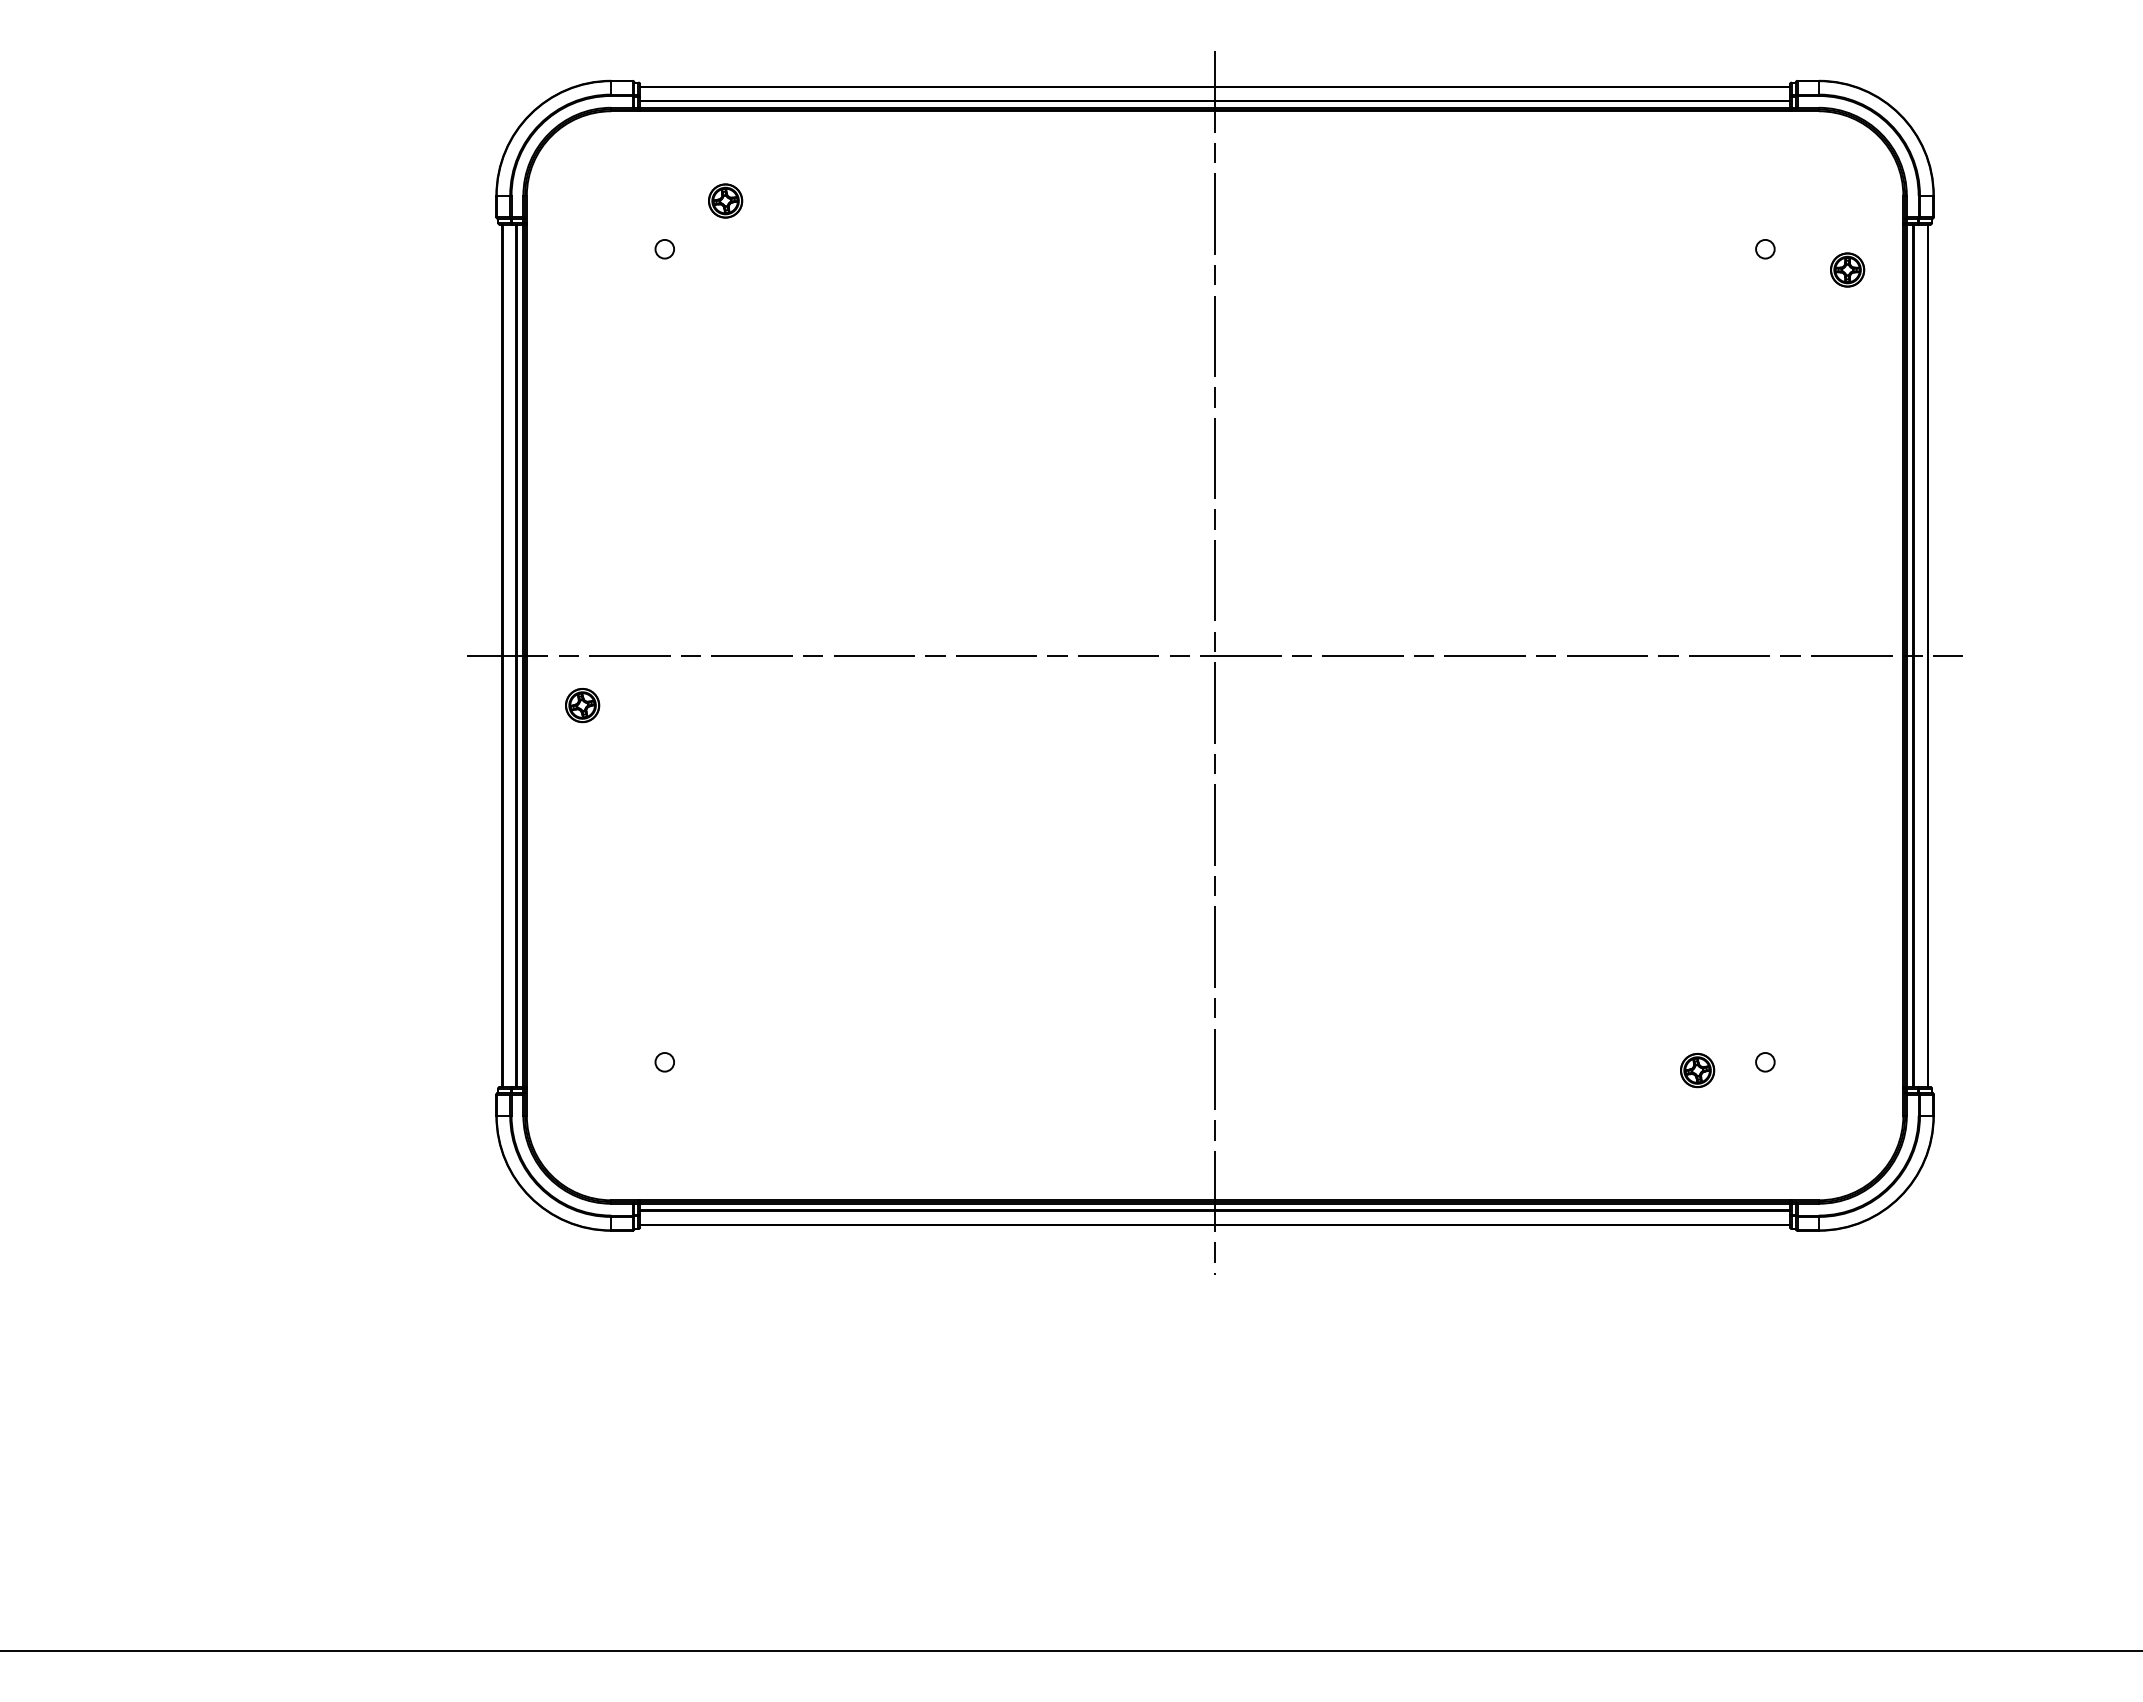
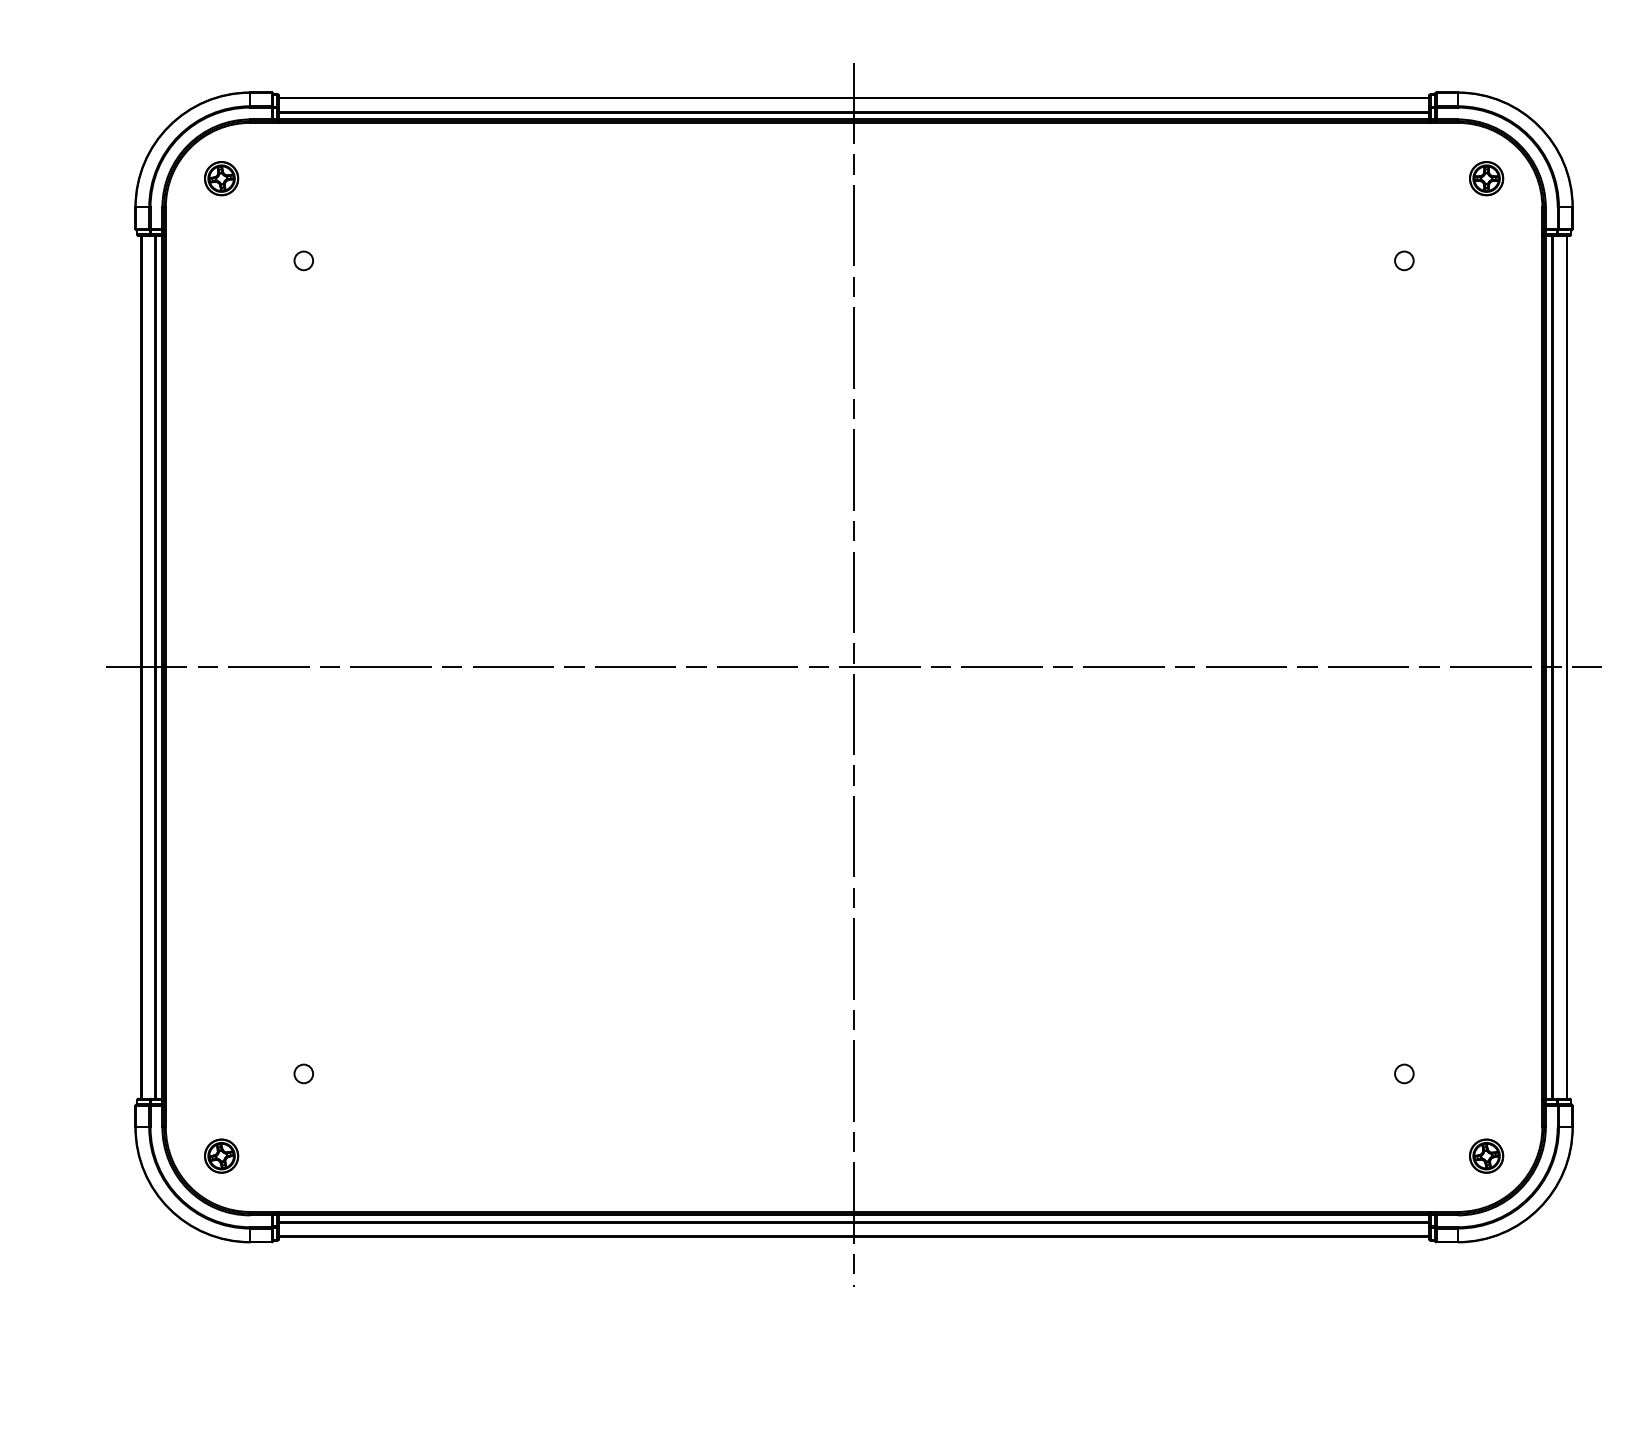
part: (725, 200) -> (221, 178), moved
part: (1847, 269) -> (1486, 178), moved
part: (582, 705) -> (221, 1156), moved
part: (1697, 1070) -> (1486, 1156), moved

